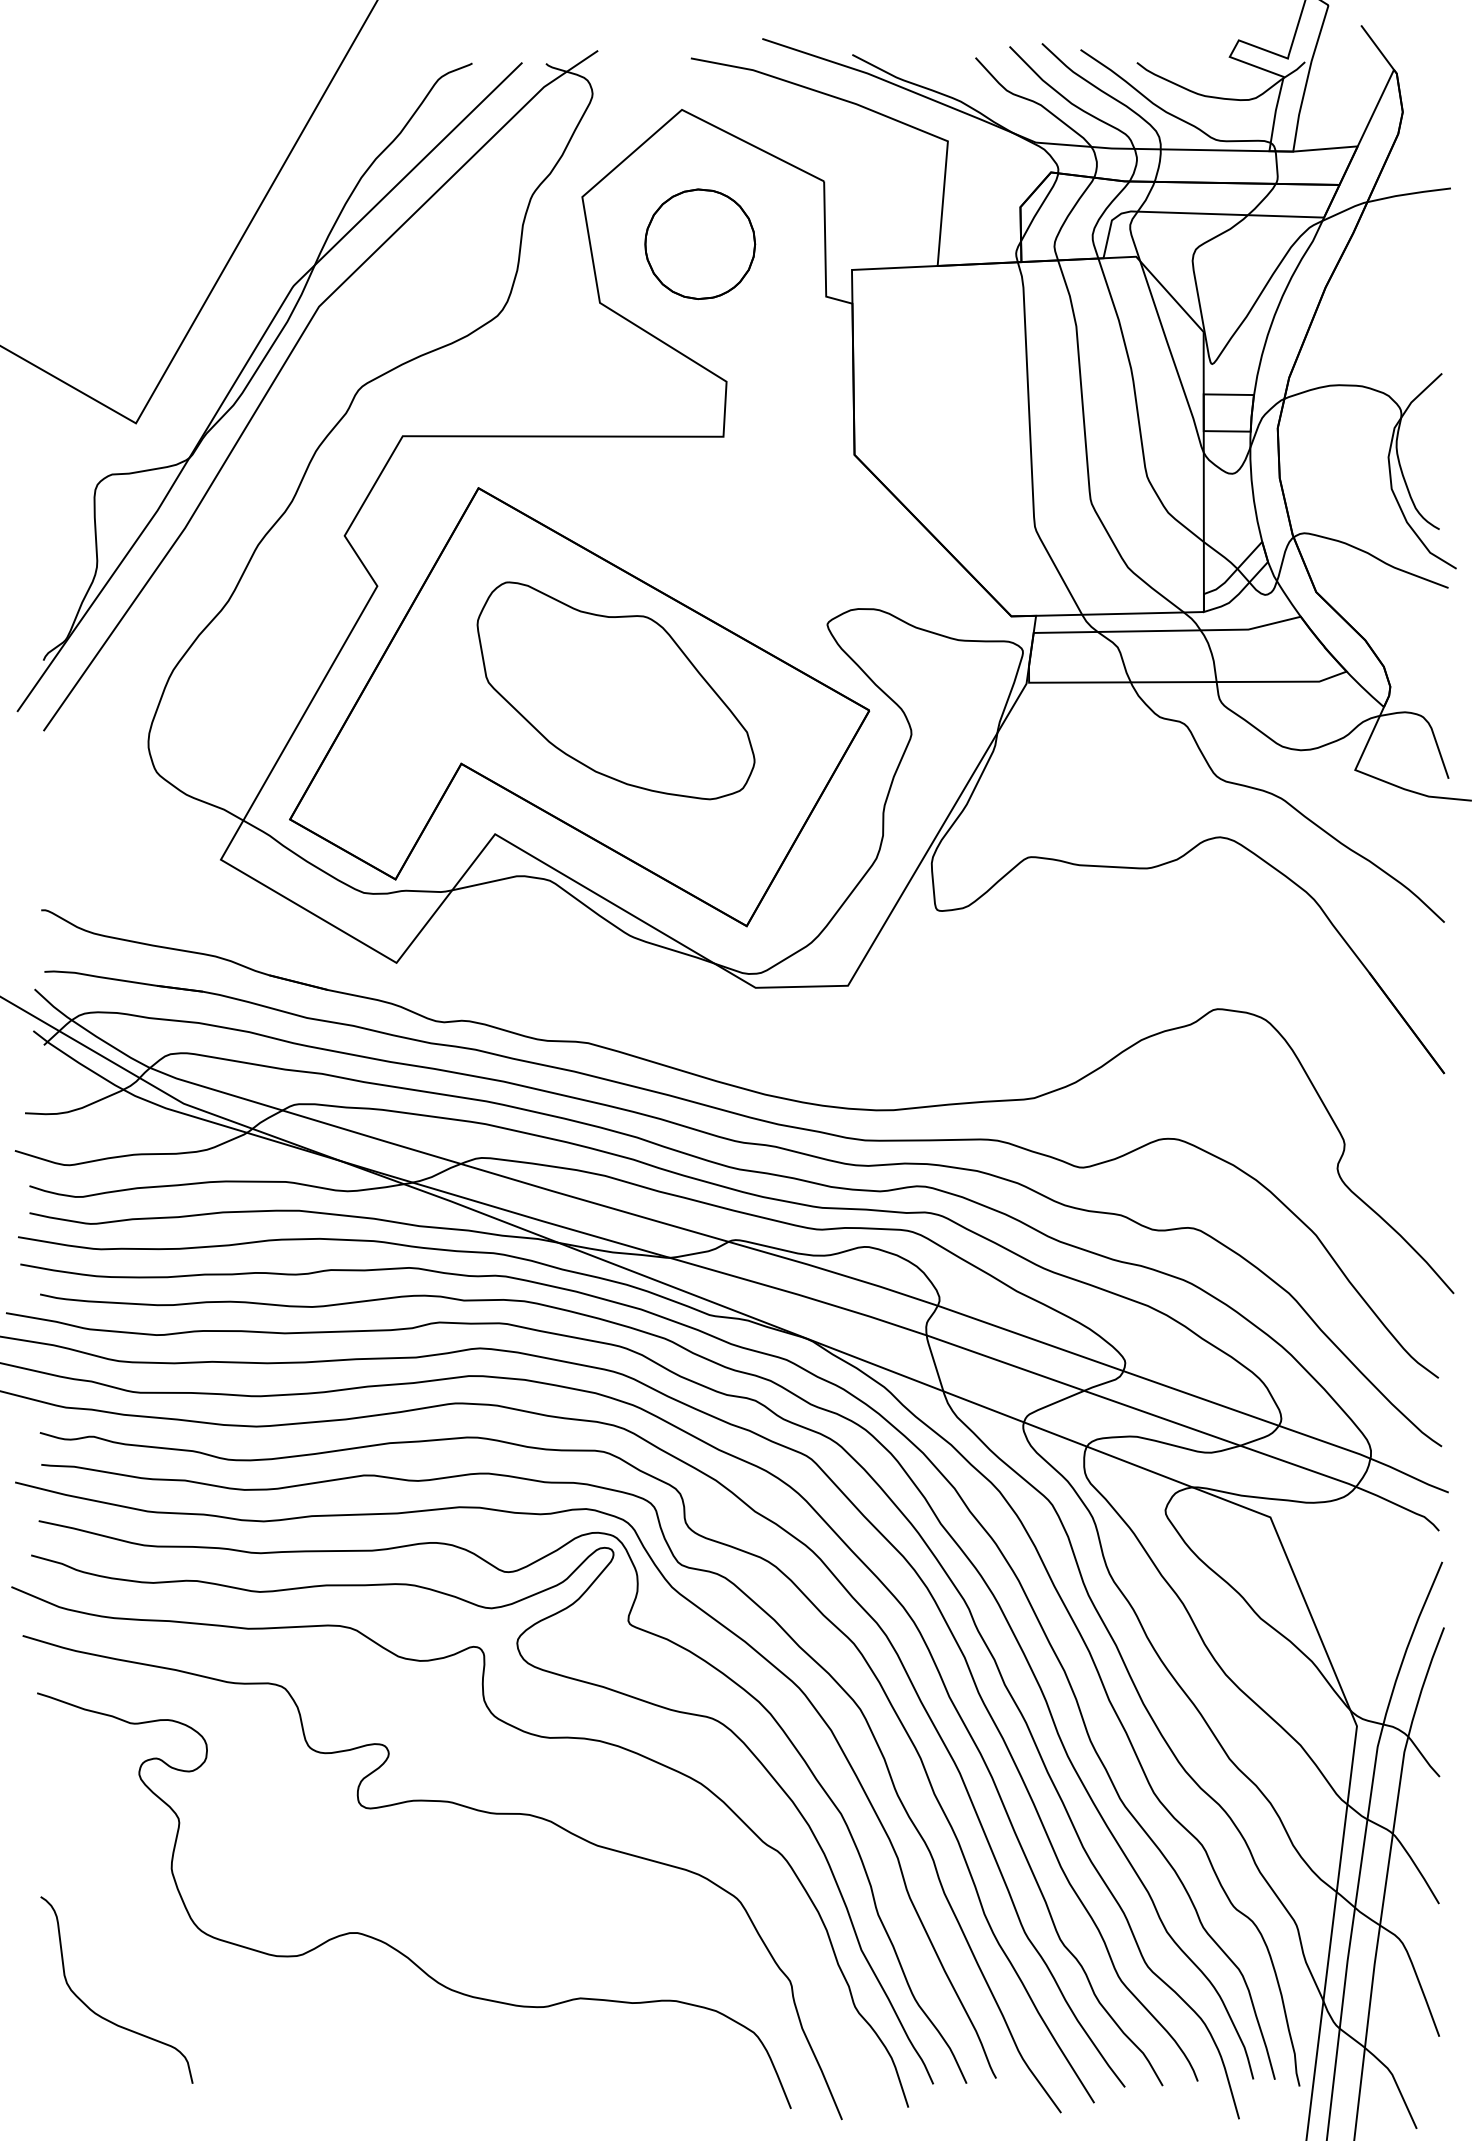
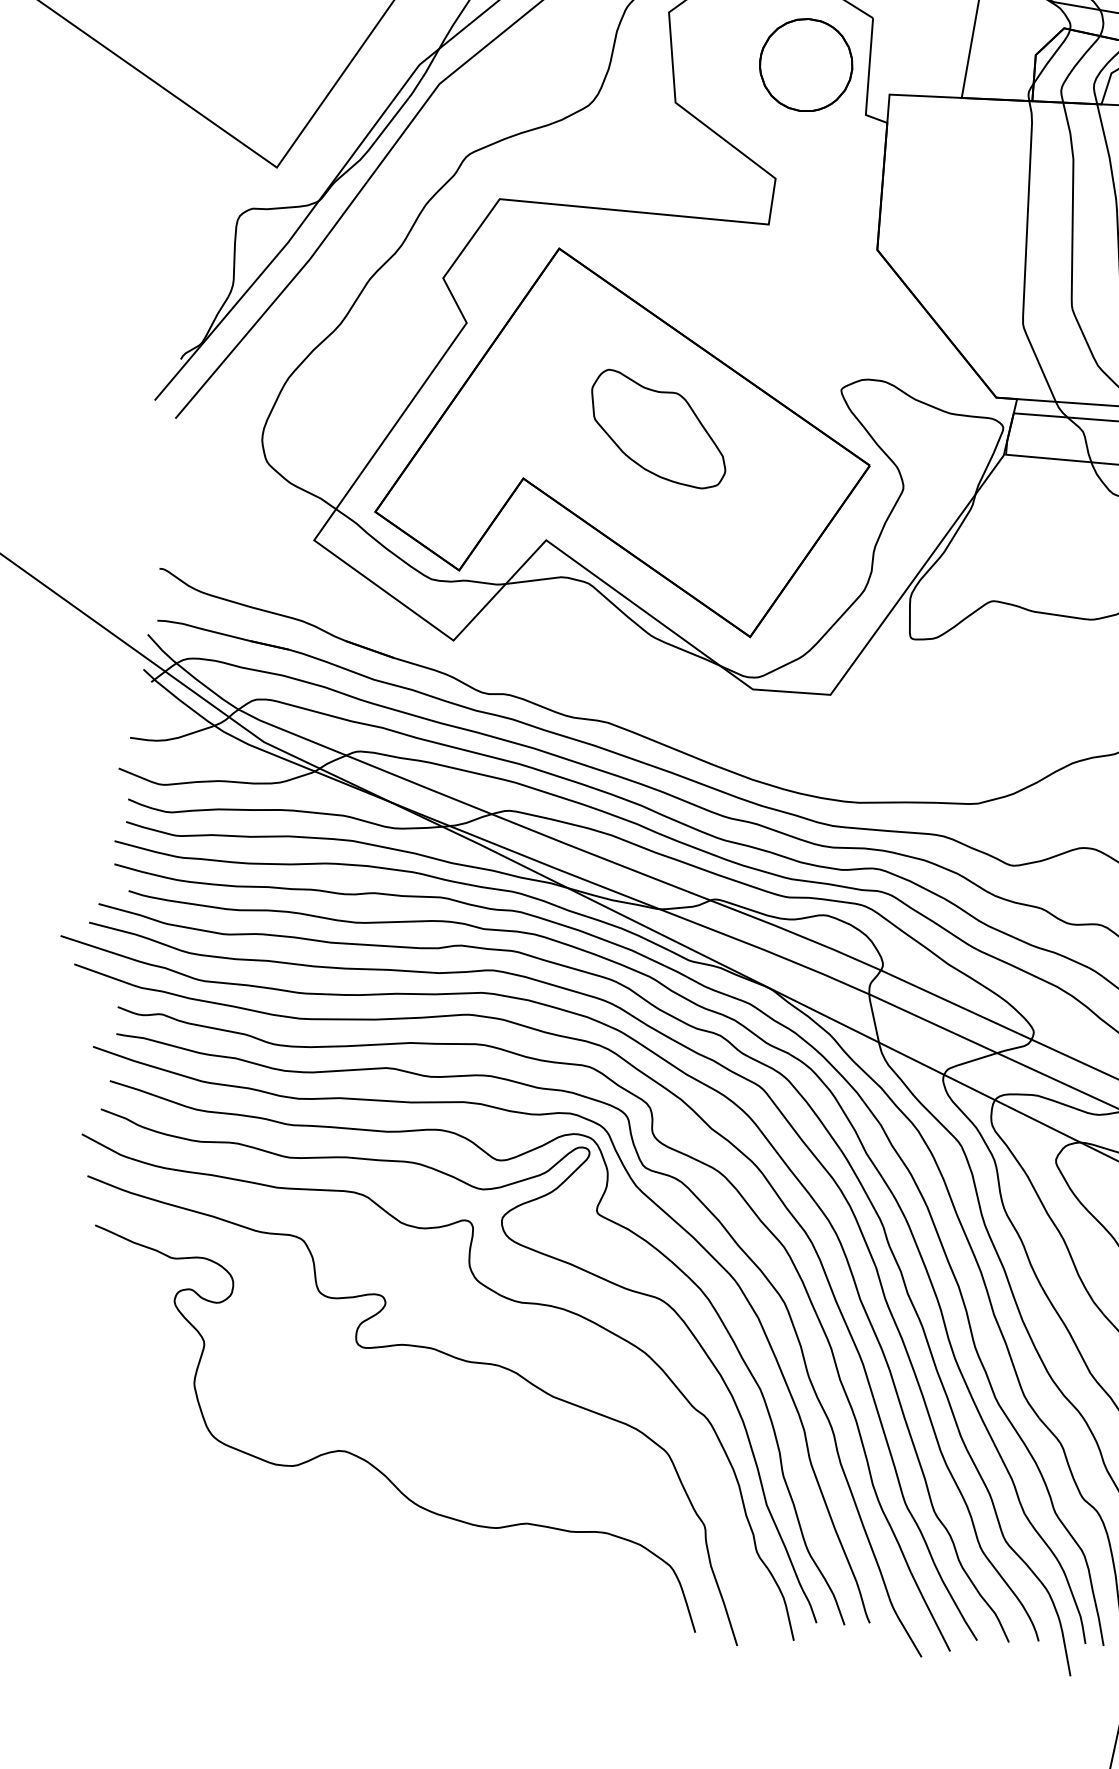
part: (700, 244) -> (806, 65), moved
part: (615, 690) -> (658, 429), size x0.6
curve: (99, 2014) -> (122, 1499), removed

